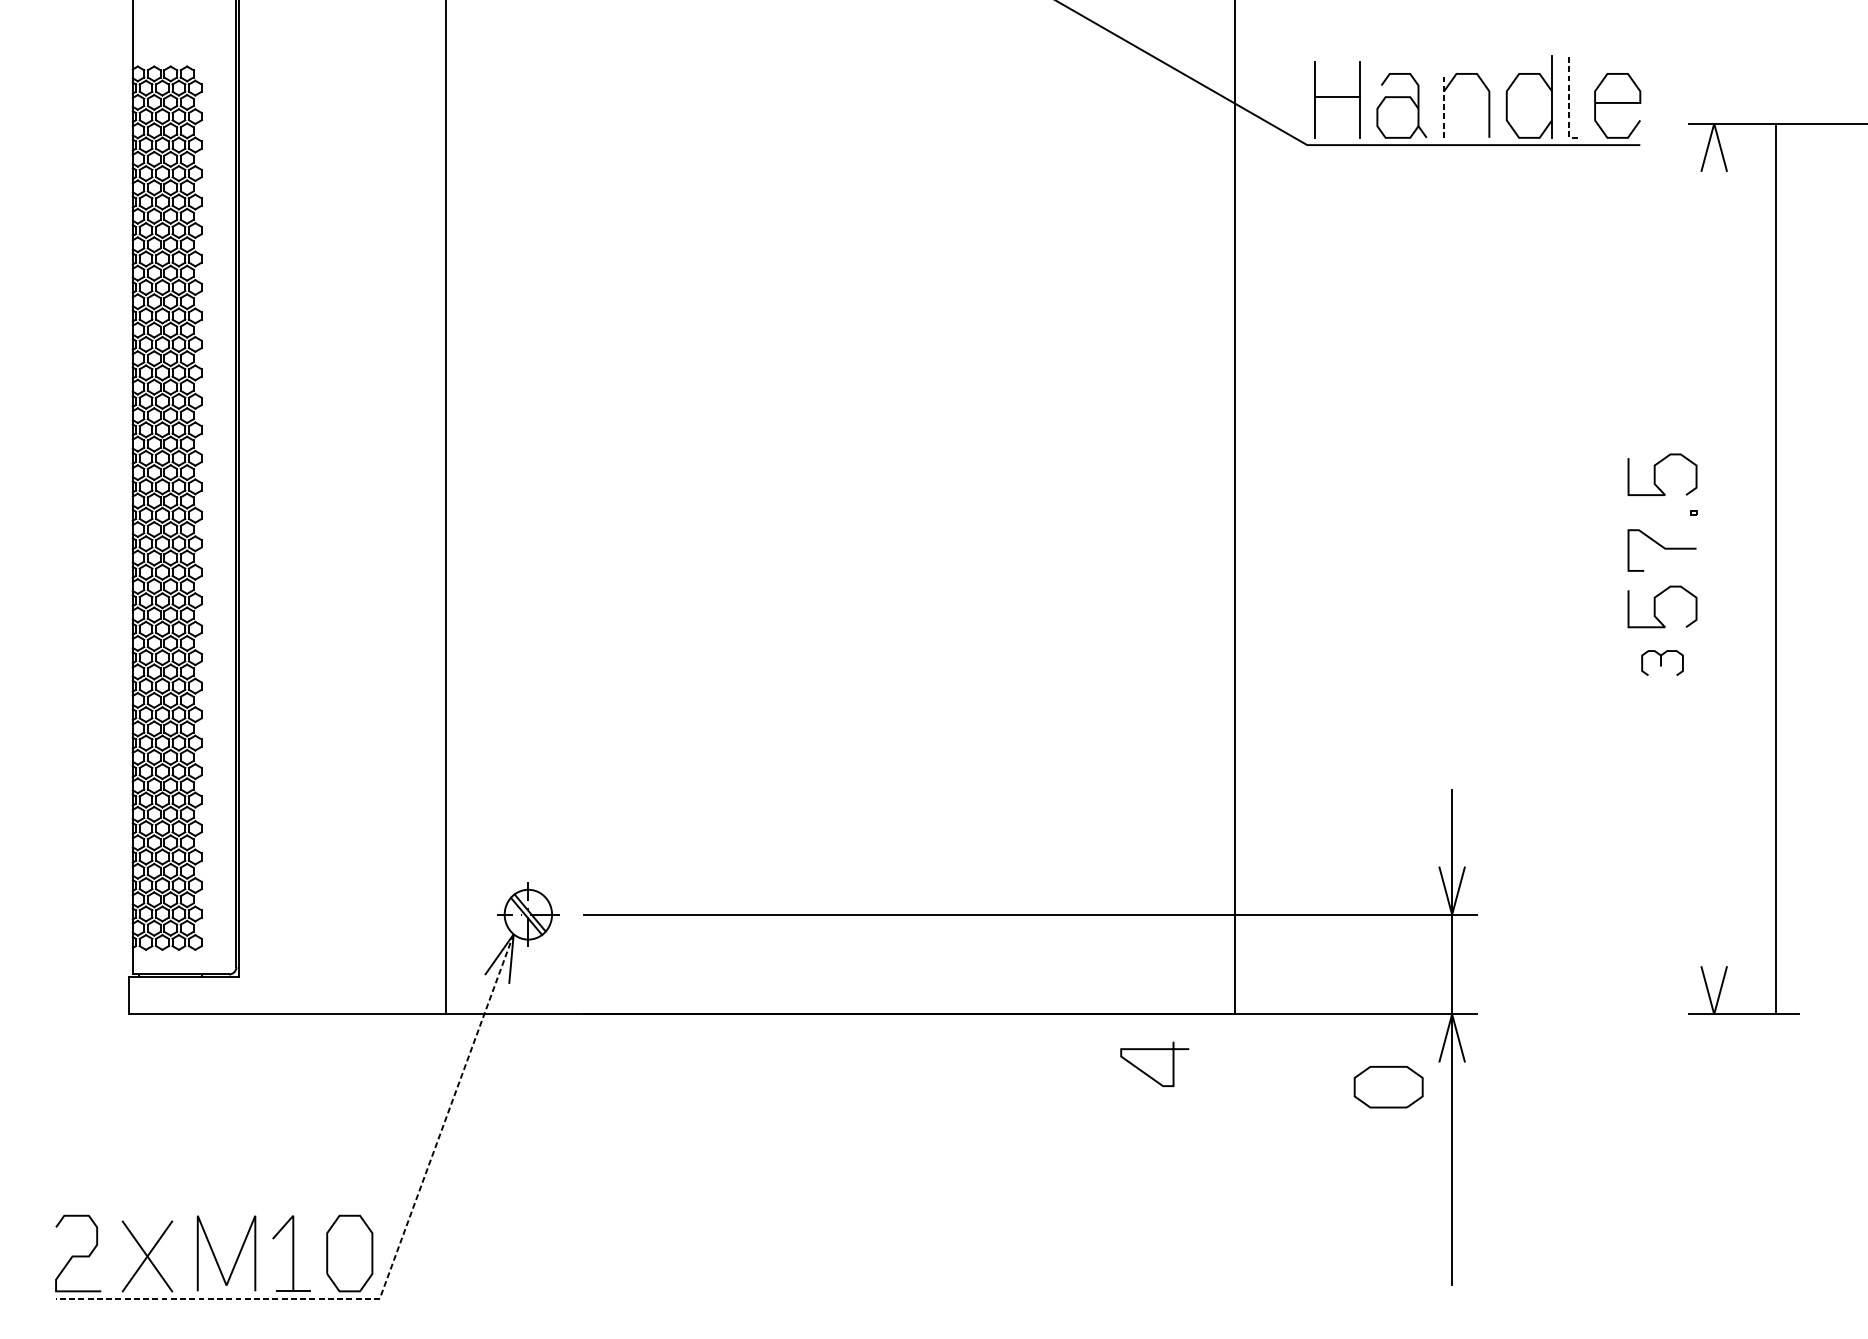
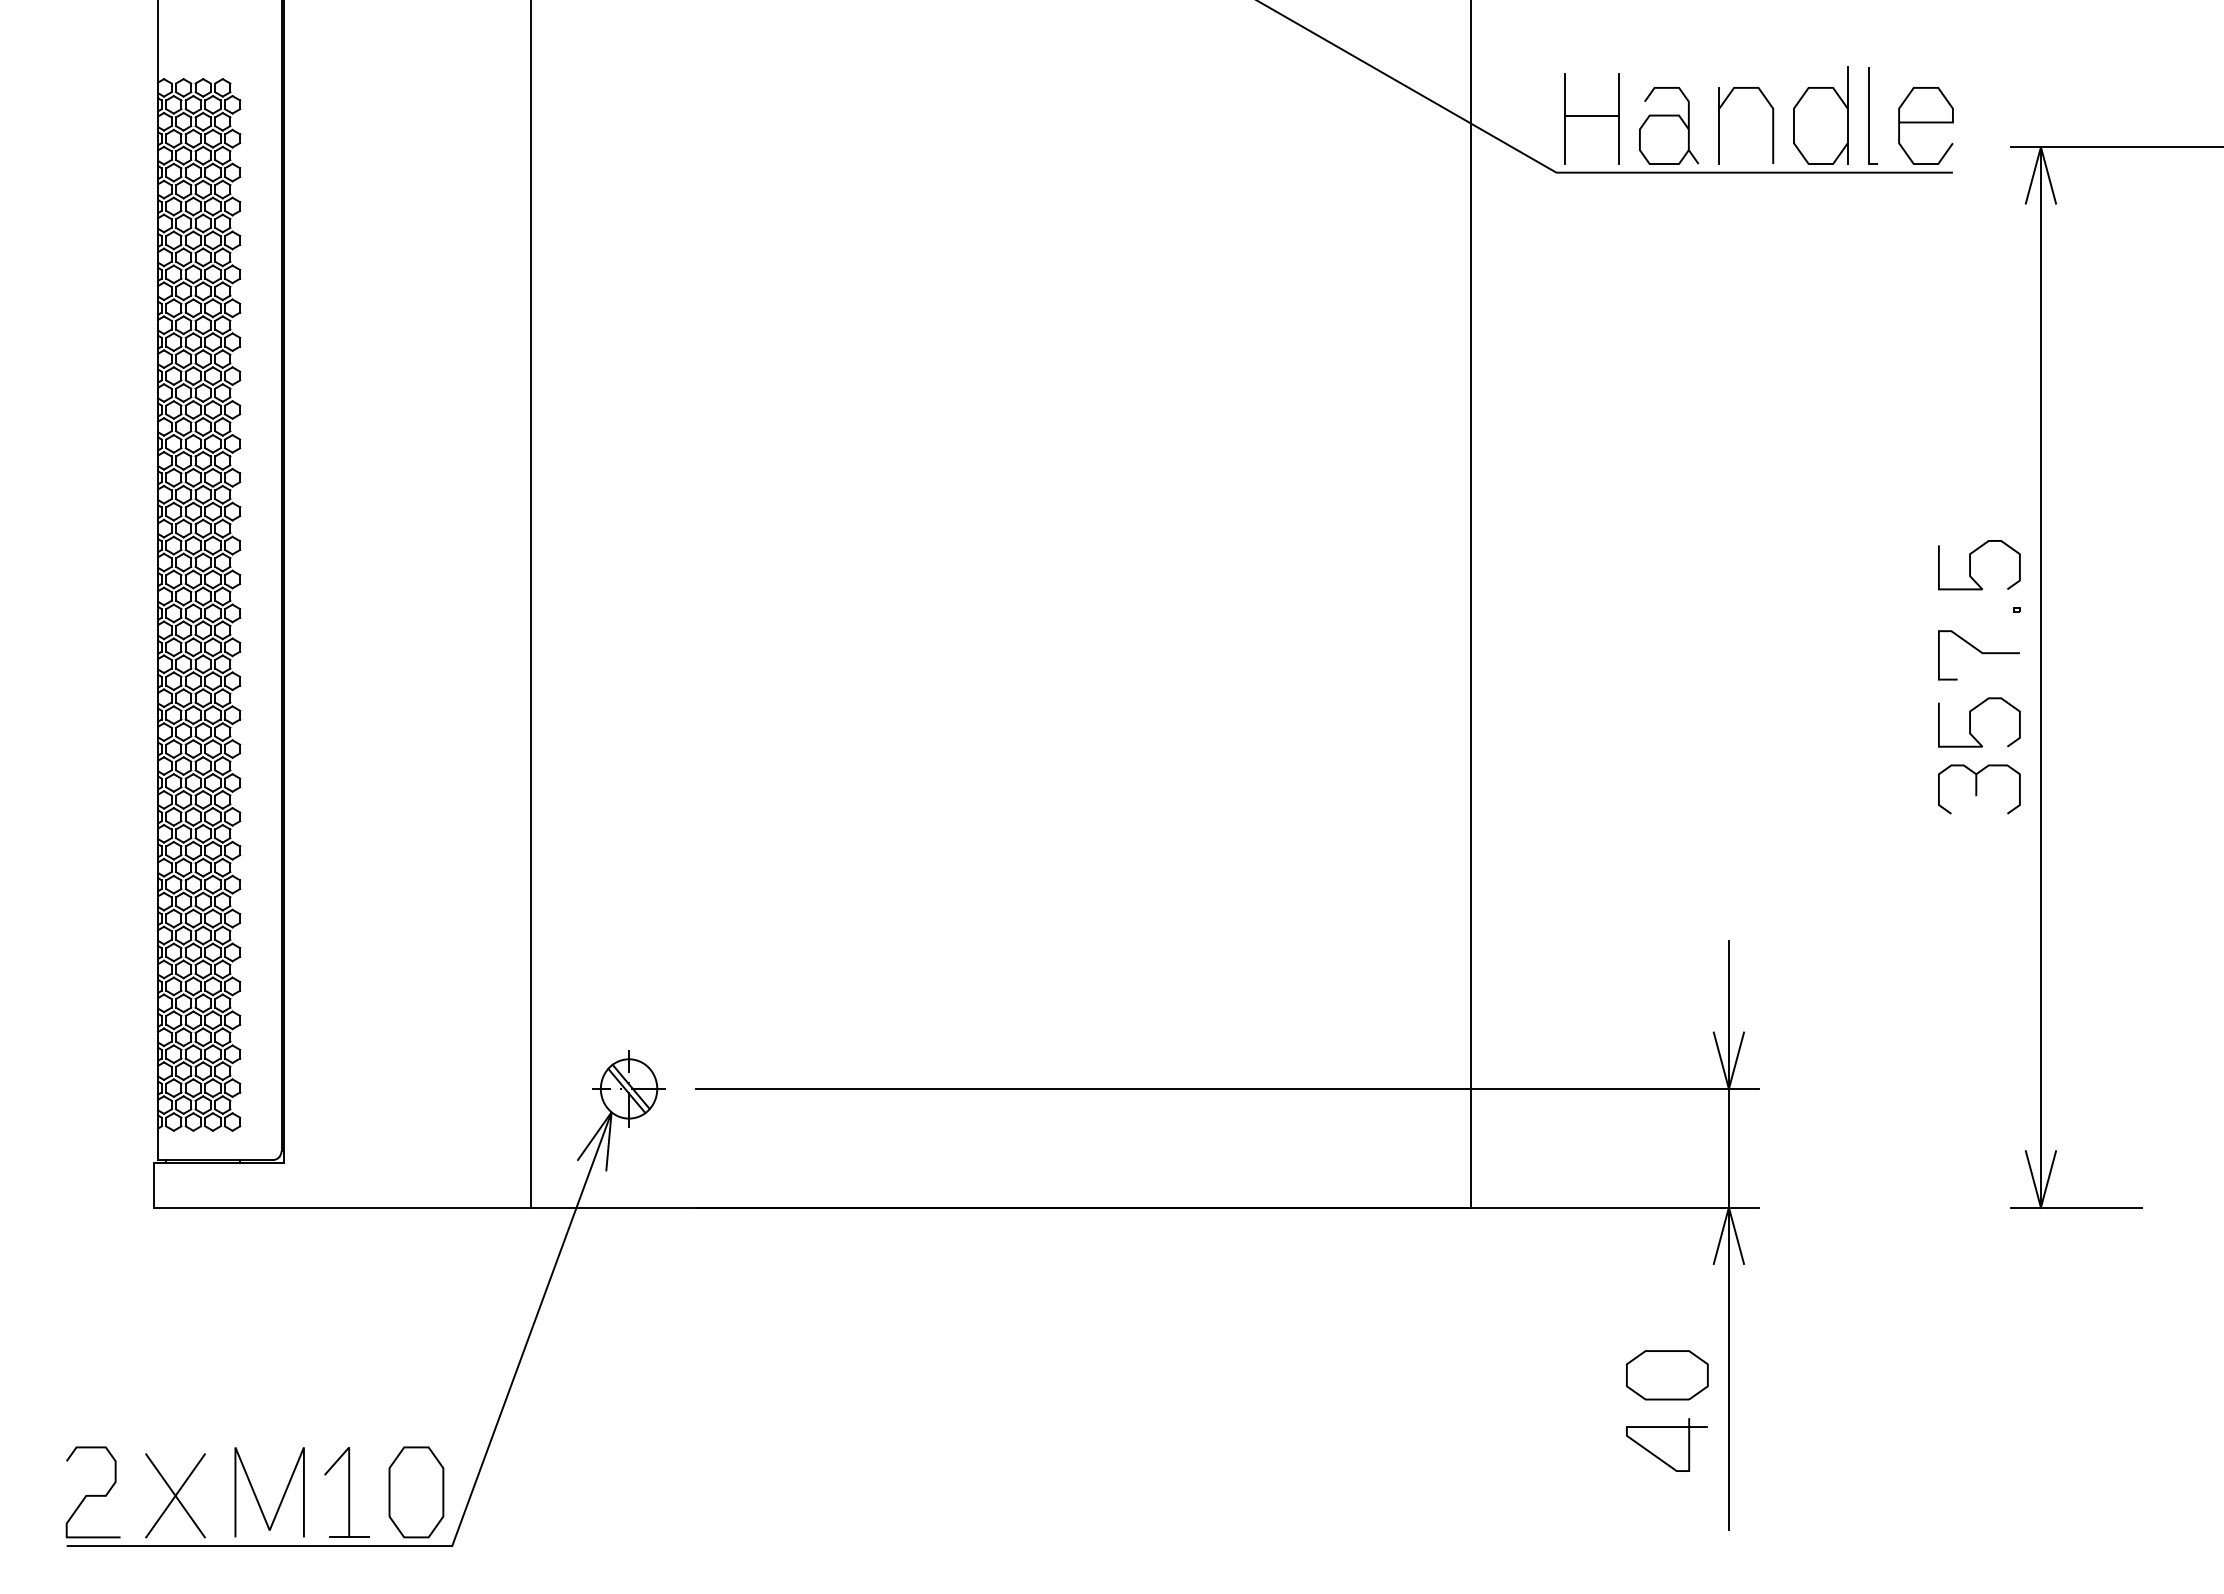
line: (1569, 102) -> (1868, 121), dashed -> solid
line: (1444, 105) -> (1719, 125), dashed -> solid
line: (1775, 569) -> (2040, 677), moved
part: (1662, 663) -> (1979, 789), size x1.67
curve: (1148, 1074) -> (1659, 1457), moved
part: (1388, 1087) -> (1667, 1375), moved
line: (391, 1268) -> (465, 1510), dashed -> solid

